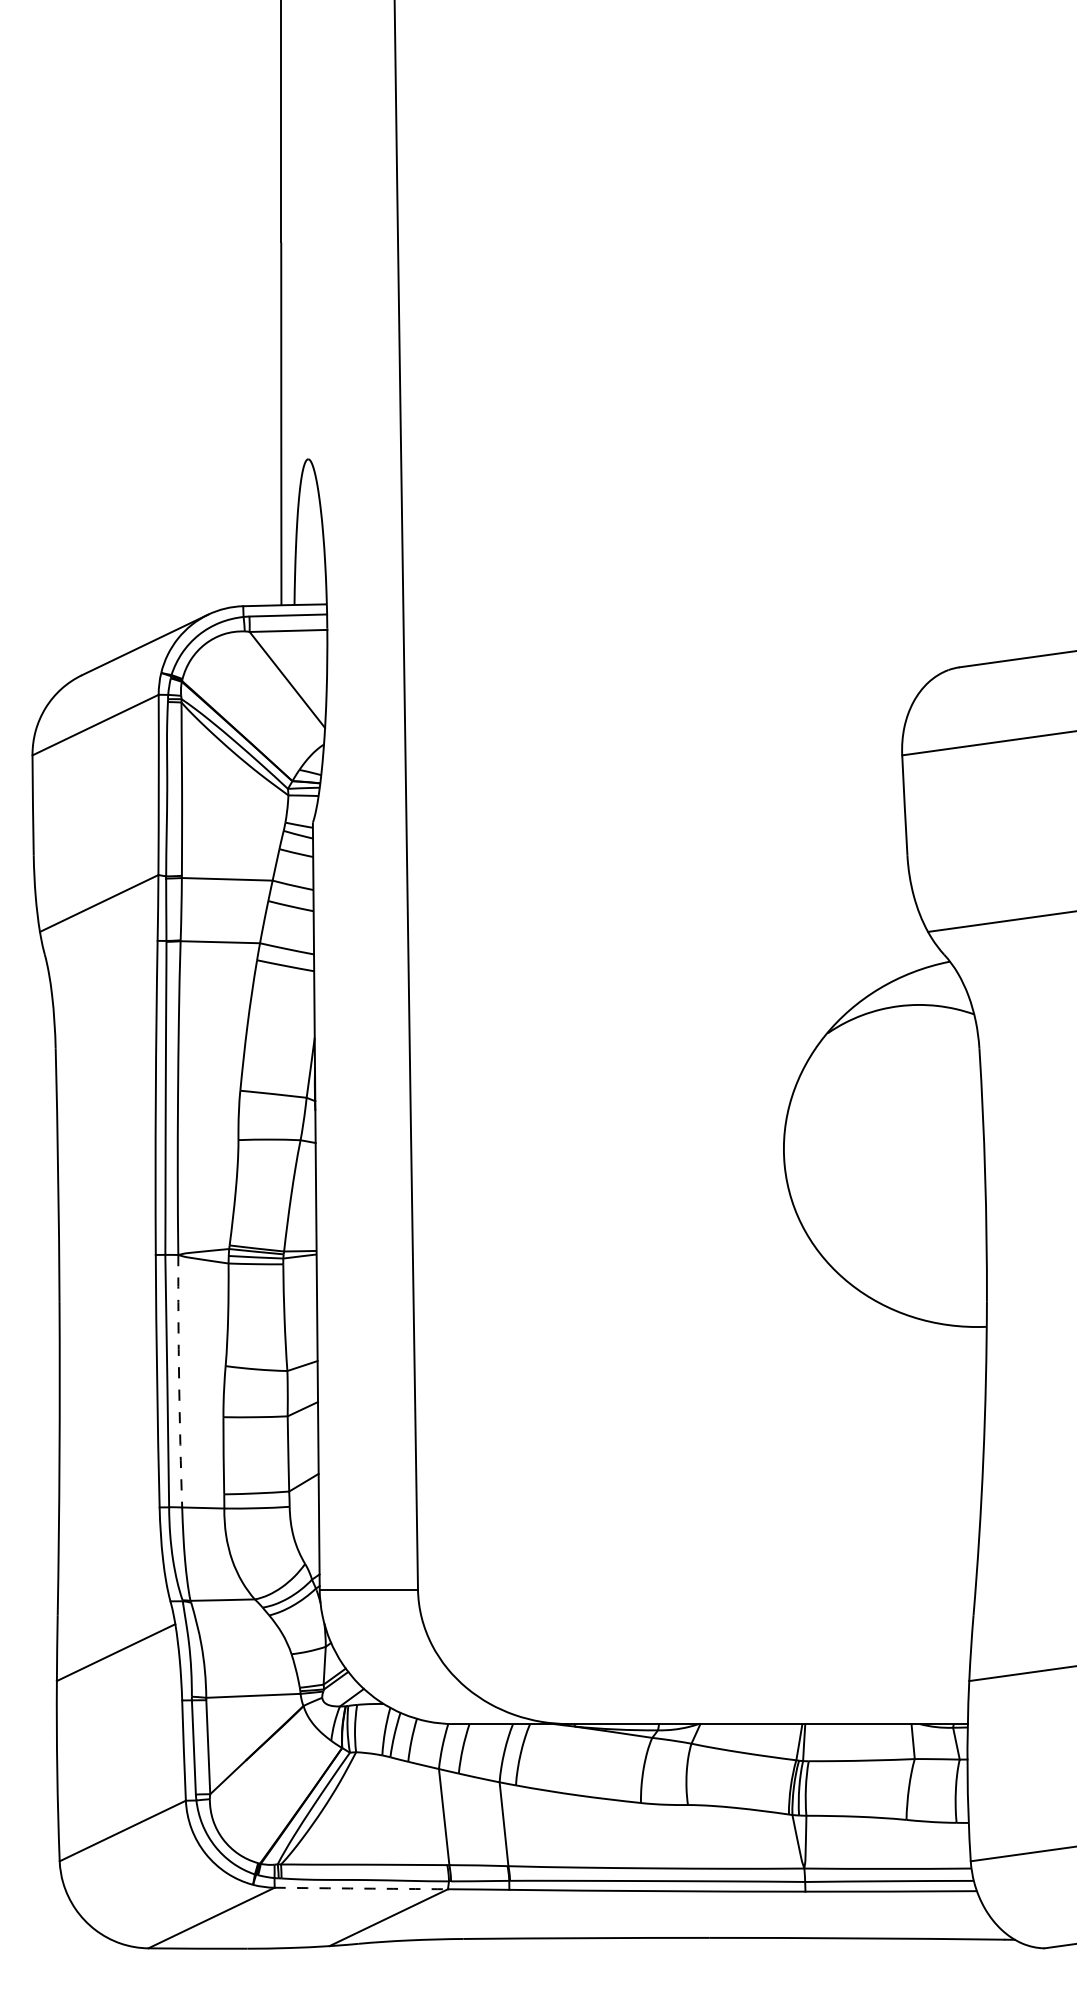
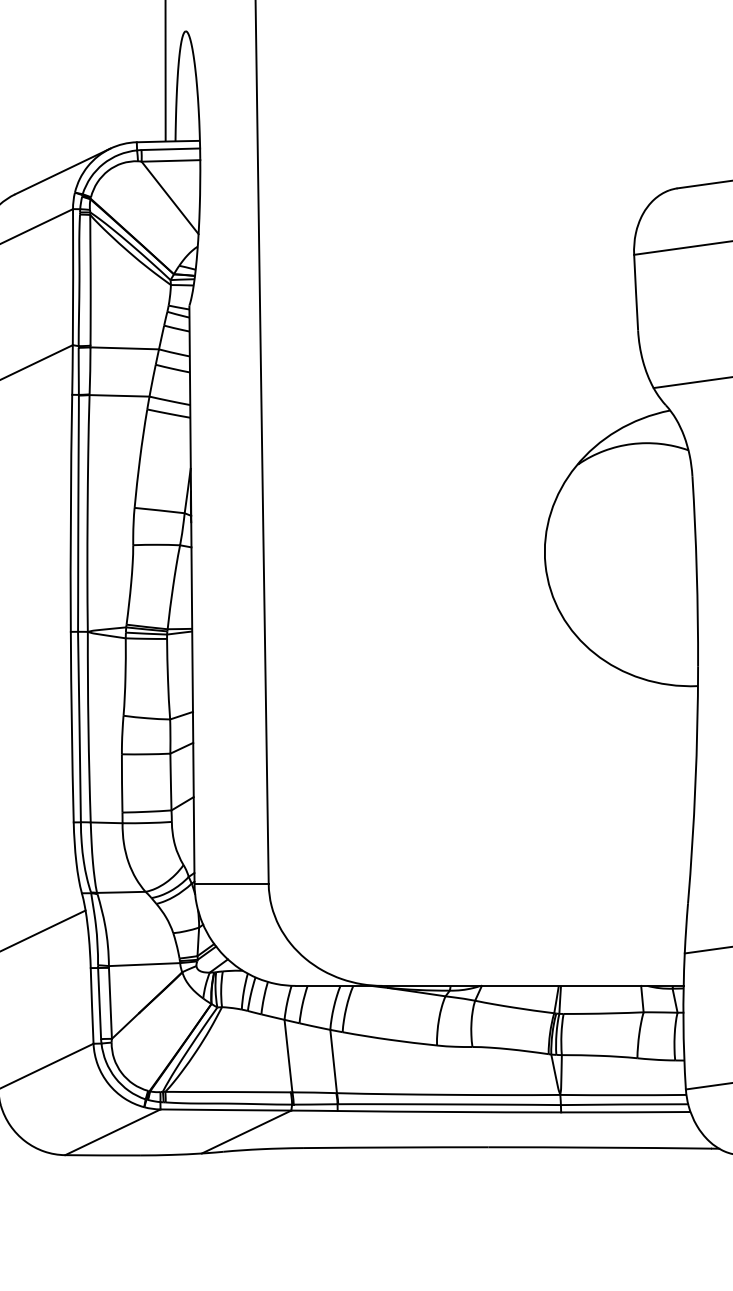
arc: (179, 1381) -> (88, 727), dashed -> solid
arc: (361, 1888) -> (226, 1110), dashed -> solid

